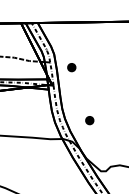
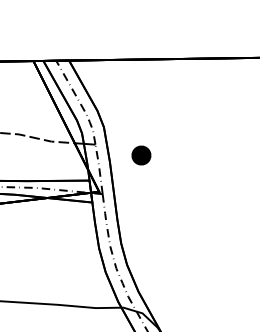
part: (89, 120) -> (179, 268), removed

